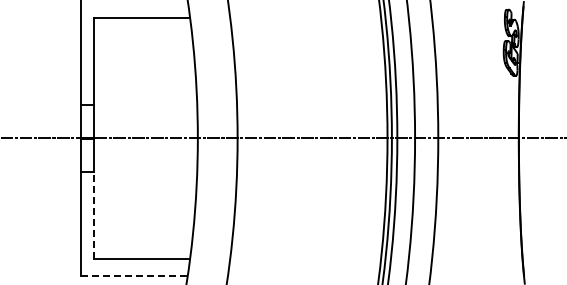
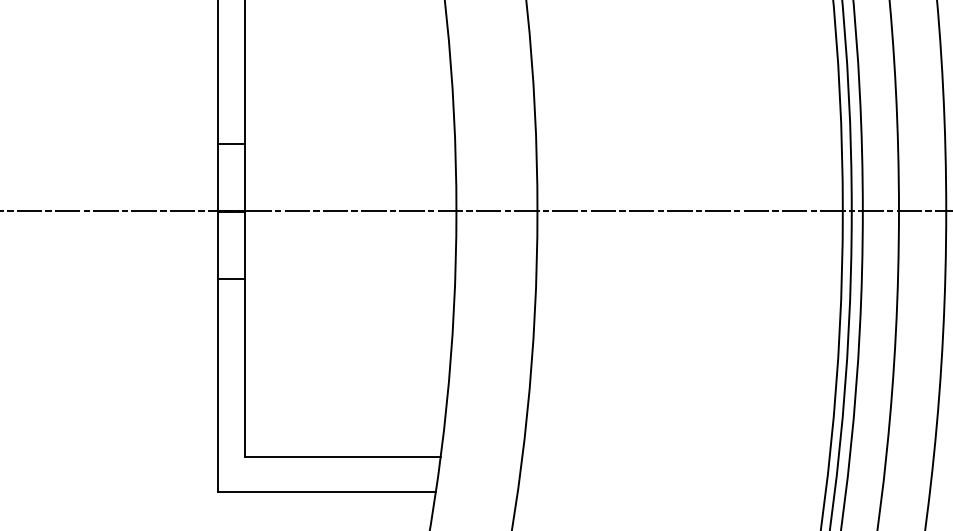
line: (94, 215) -> (245, 368), dashed -> solid
line: (134, 276) -> (327, 492), dashed -> solid

